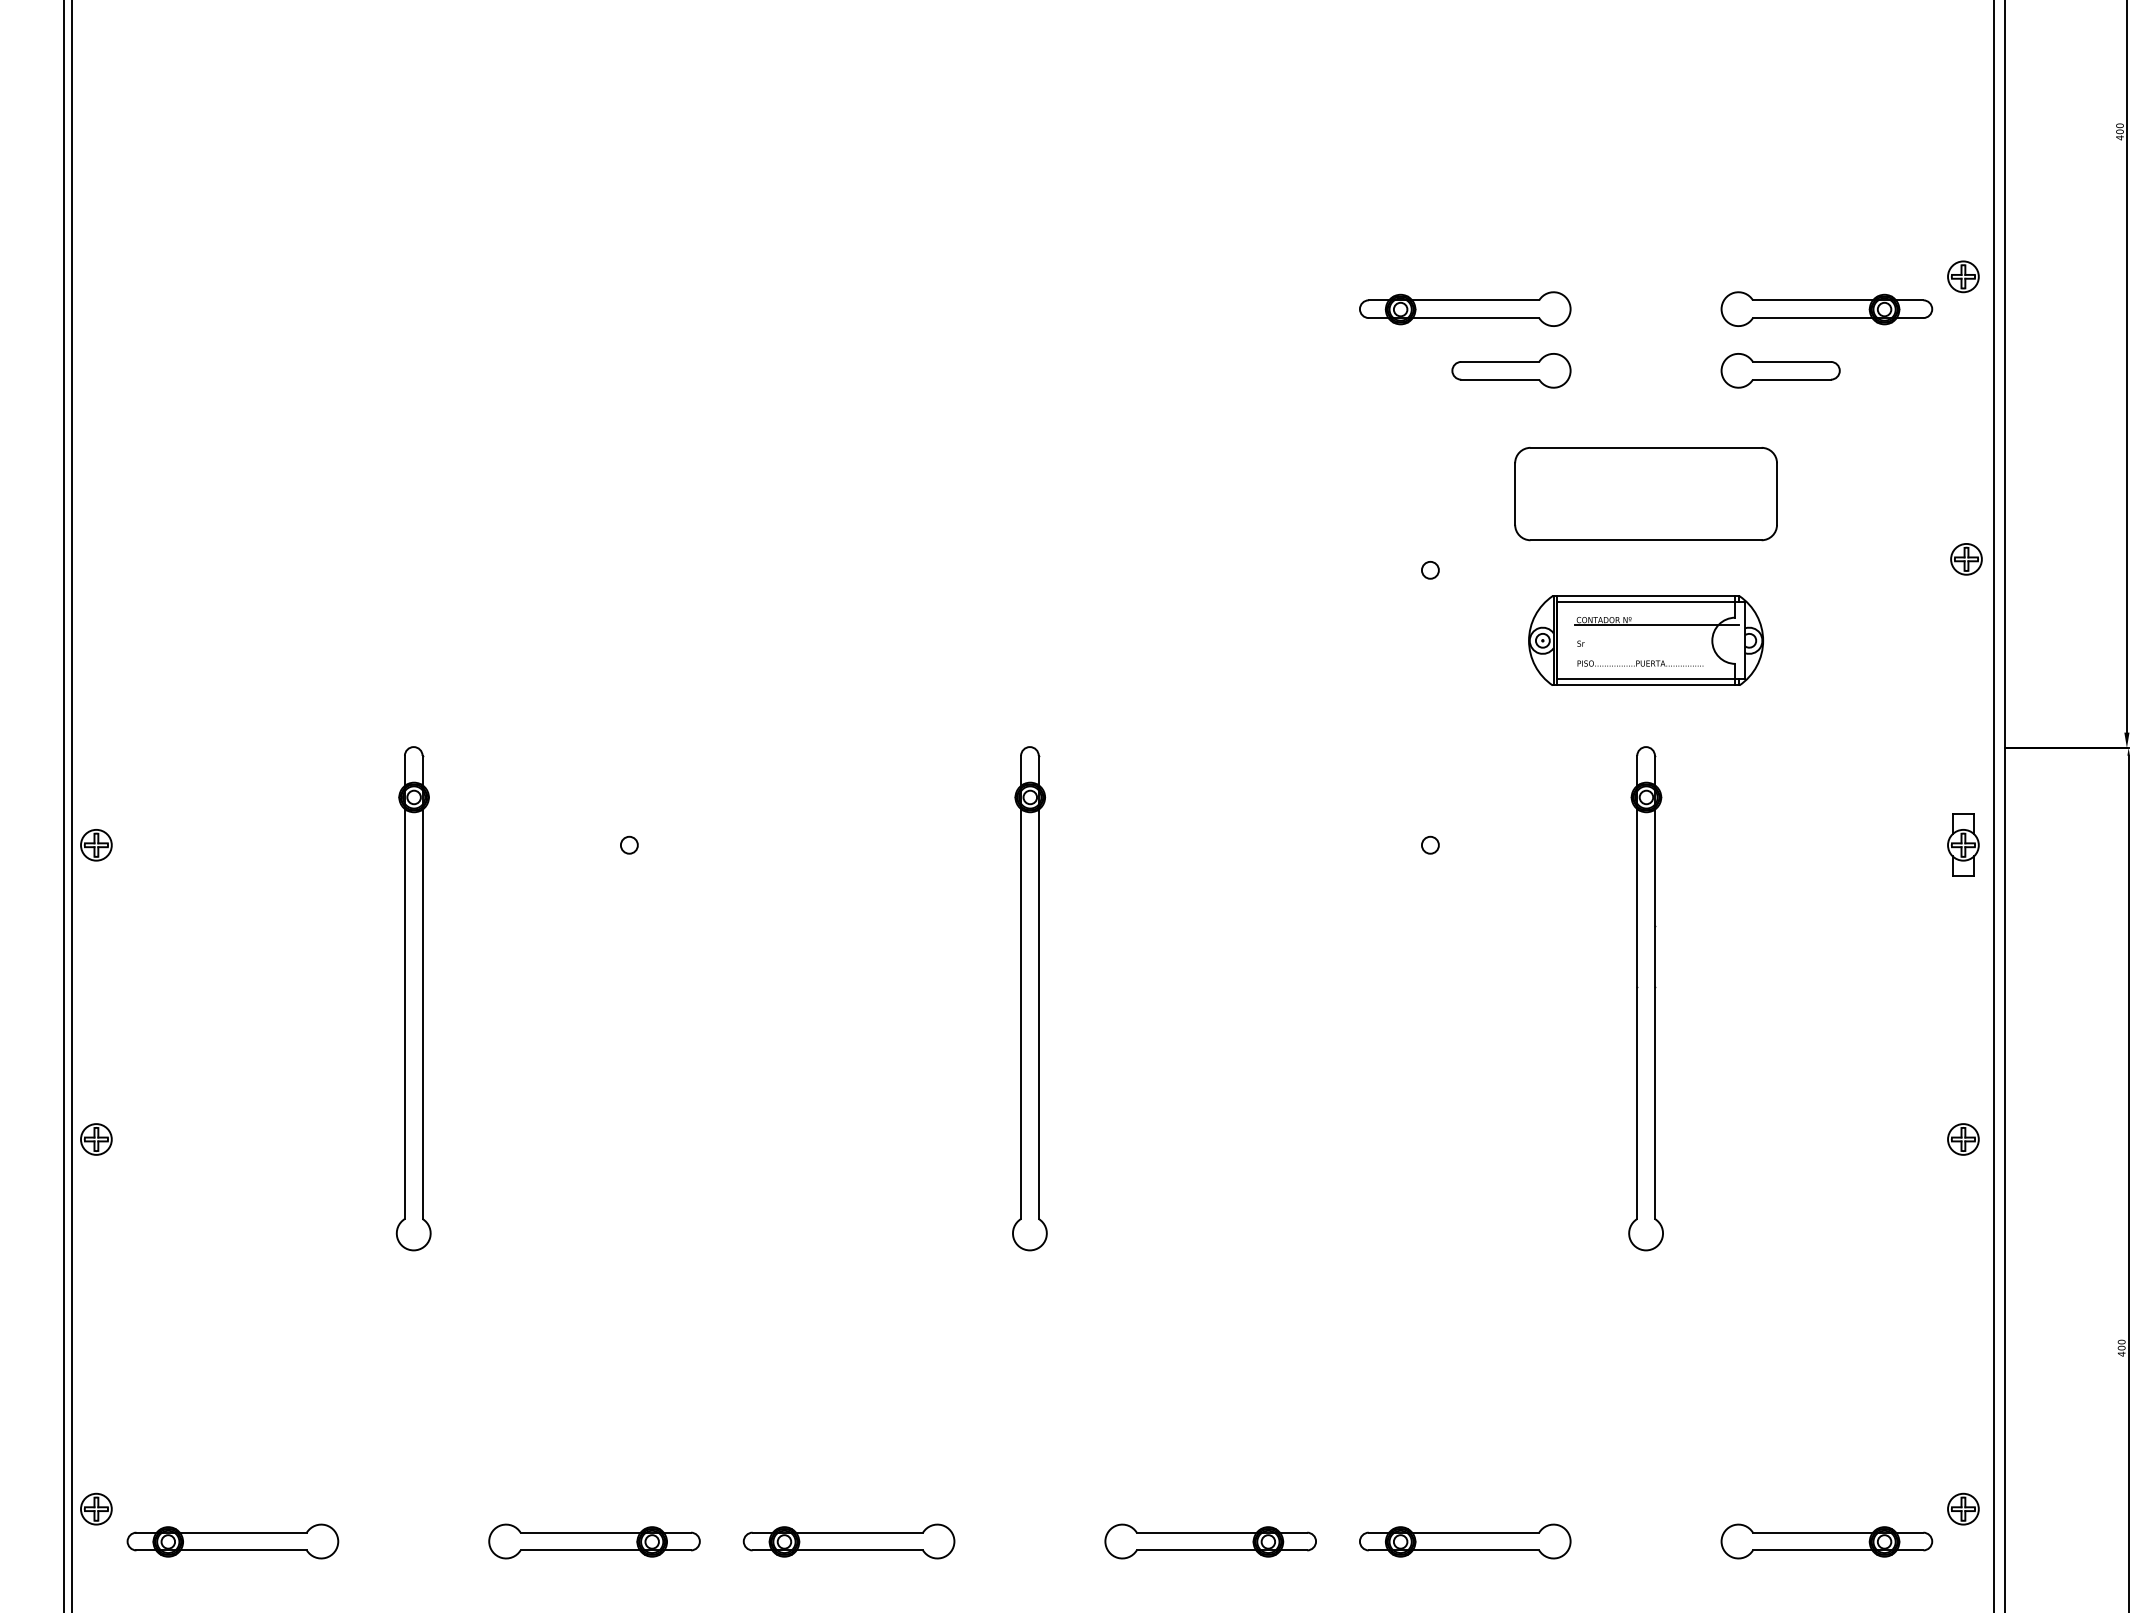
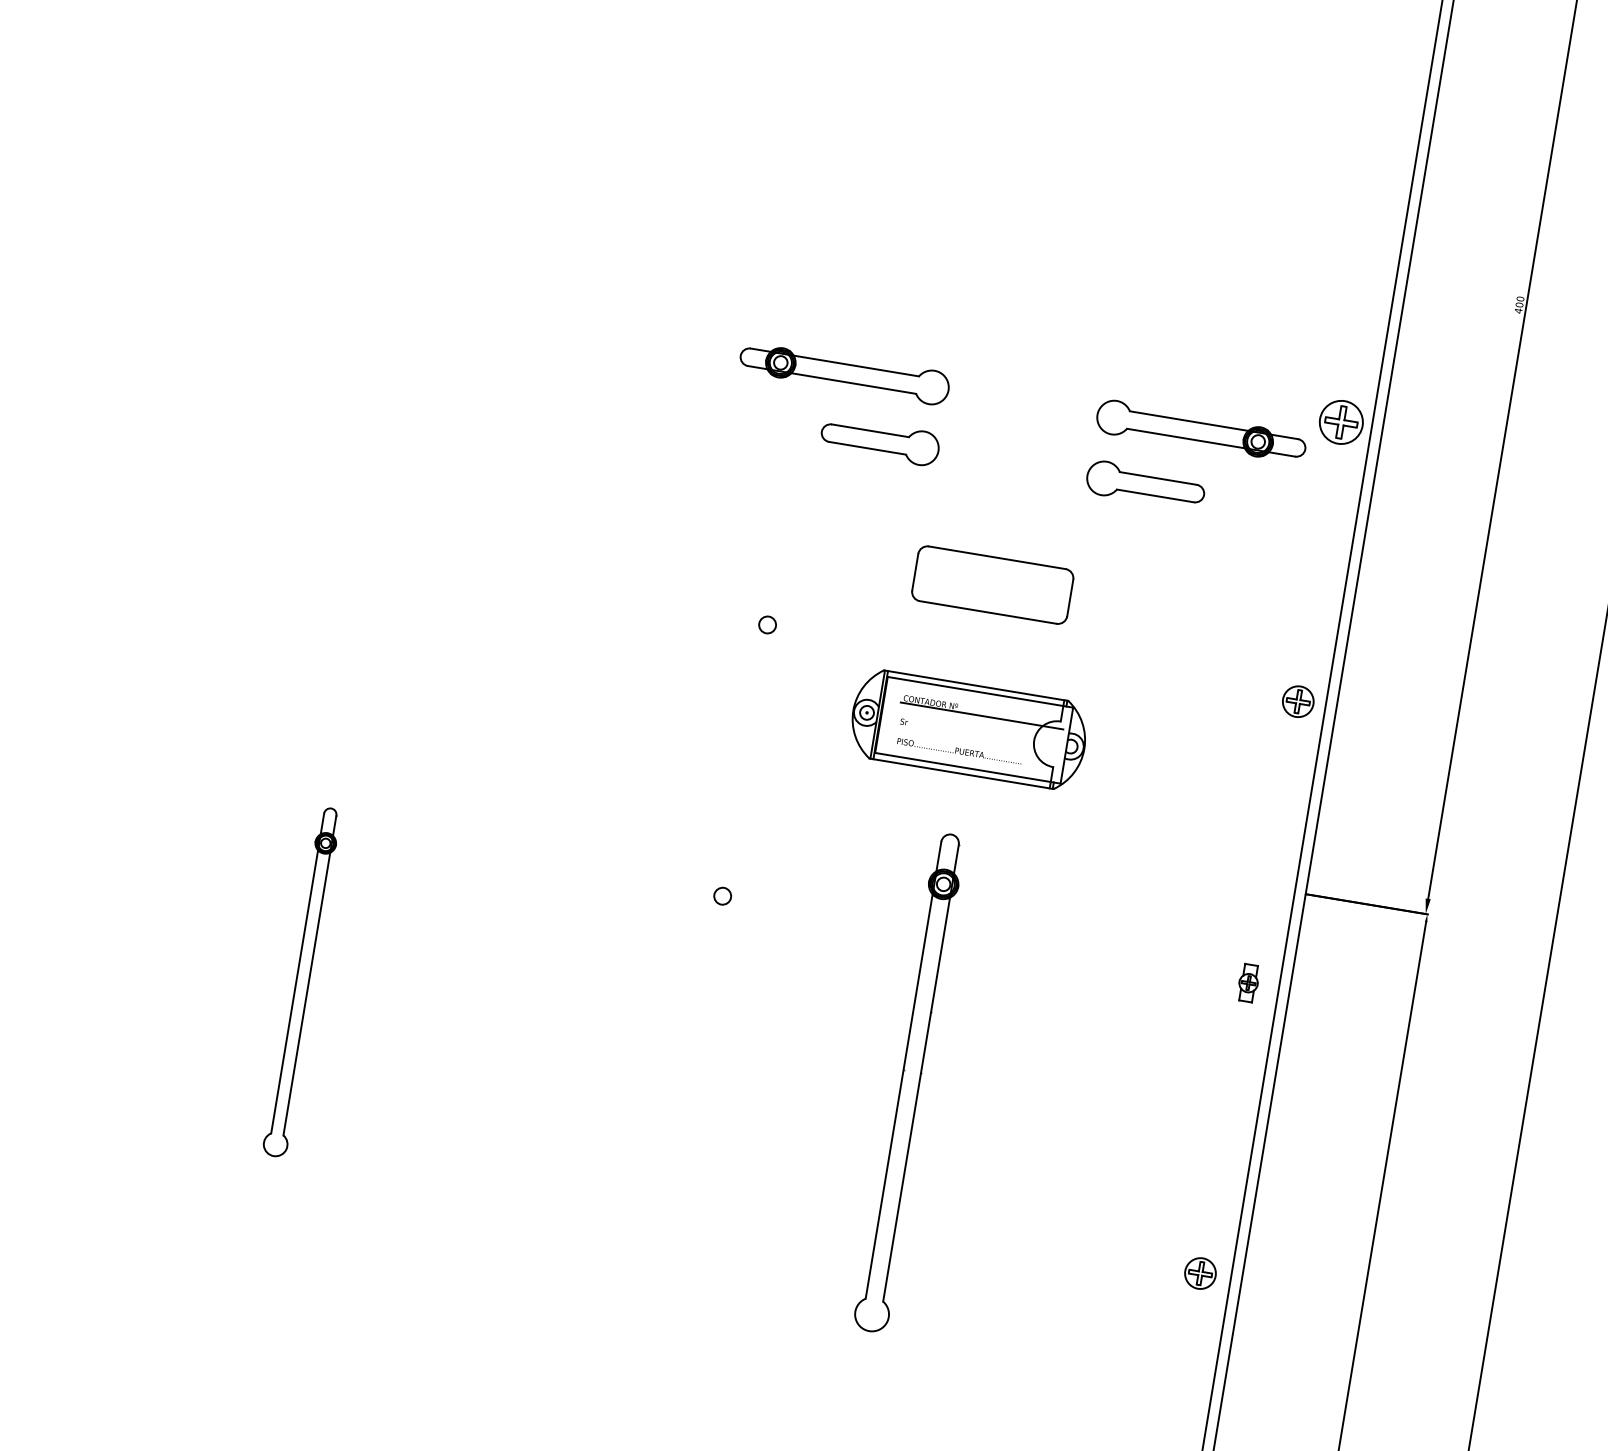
part: (1963, 276) -> (1341, 422), size x1.4
part: (1645, 494) -> (992, 585), size x0.6
part: (1963, 844) -> (1248, 982), size x0.6
part: (1029, 998) -> (302, 981), size x0.7

